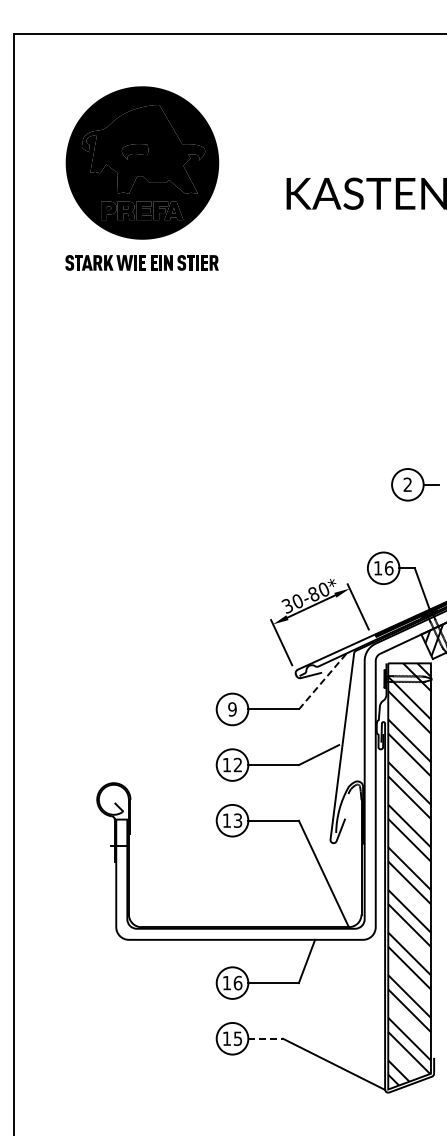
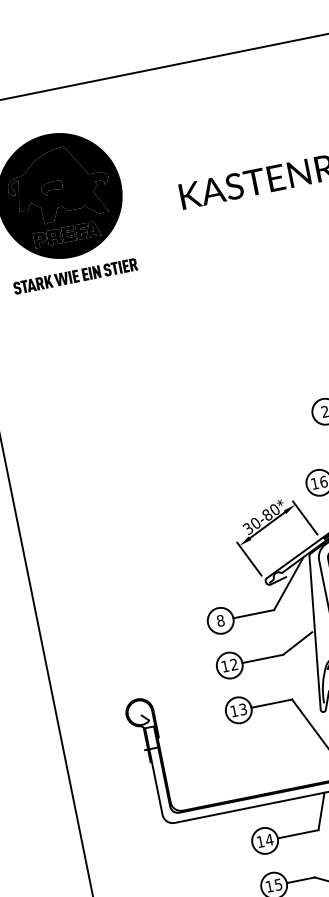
line: (322, 681) -> (288, 583), dashed -> solid
text: (232, 709) -> (220, 620), 9 -> 8
text: (237, 982) -> (269, 839), 16 -> 14
line: (266, 1038) -> (301, 879), dashed -> solid

